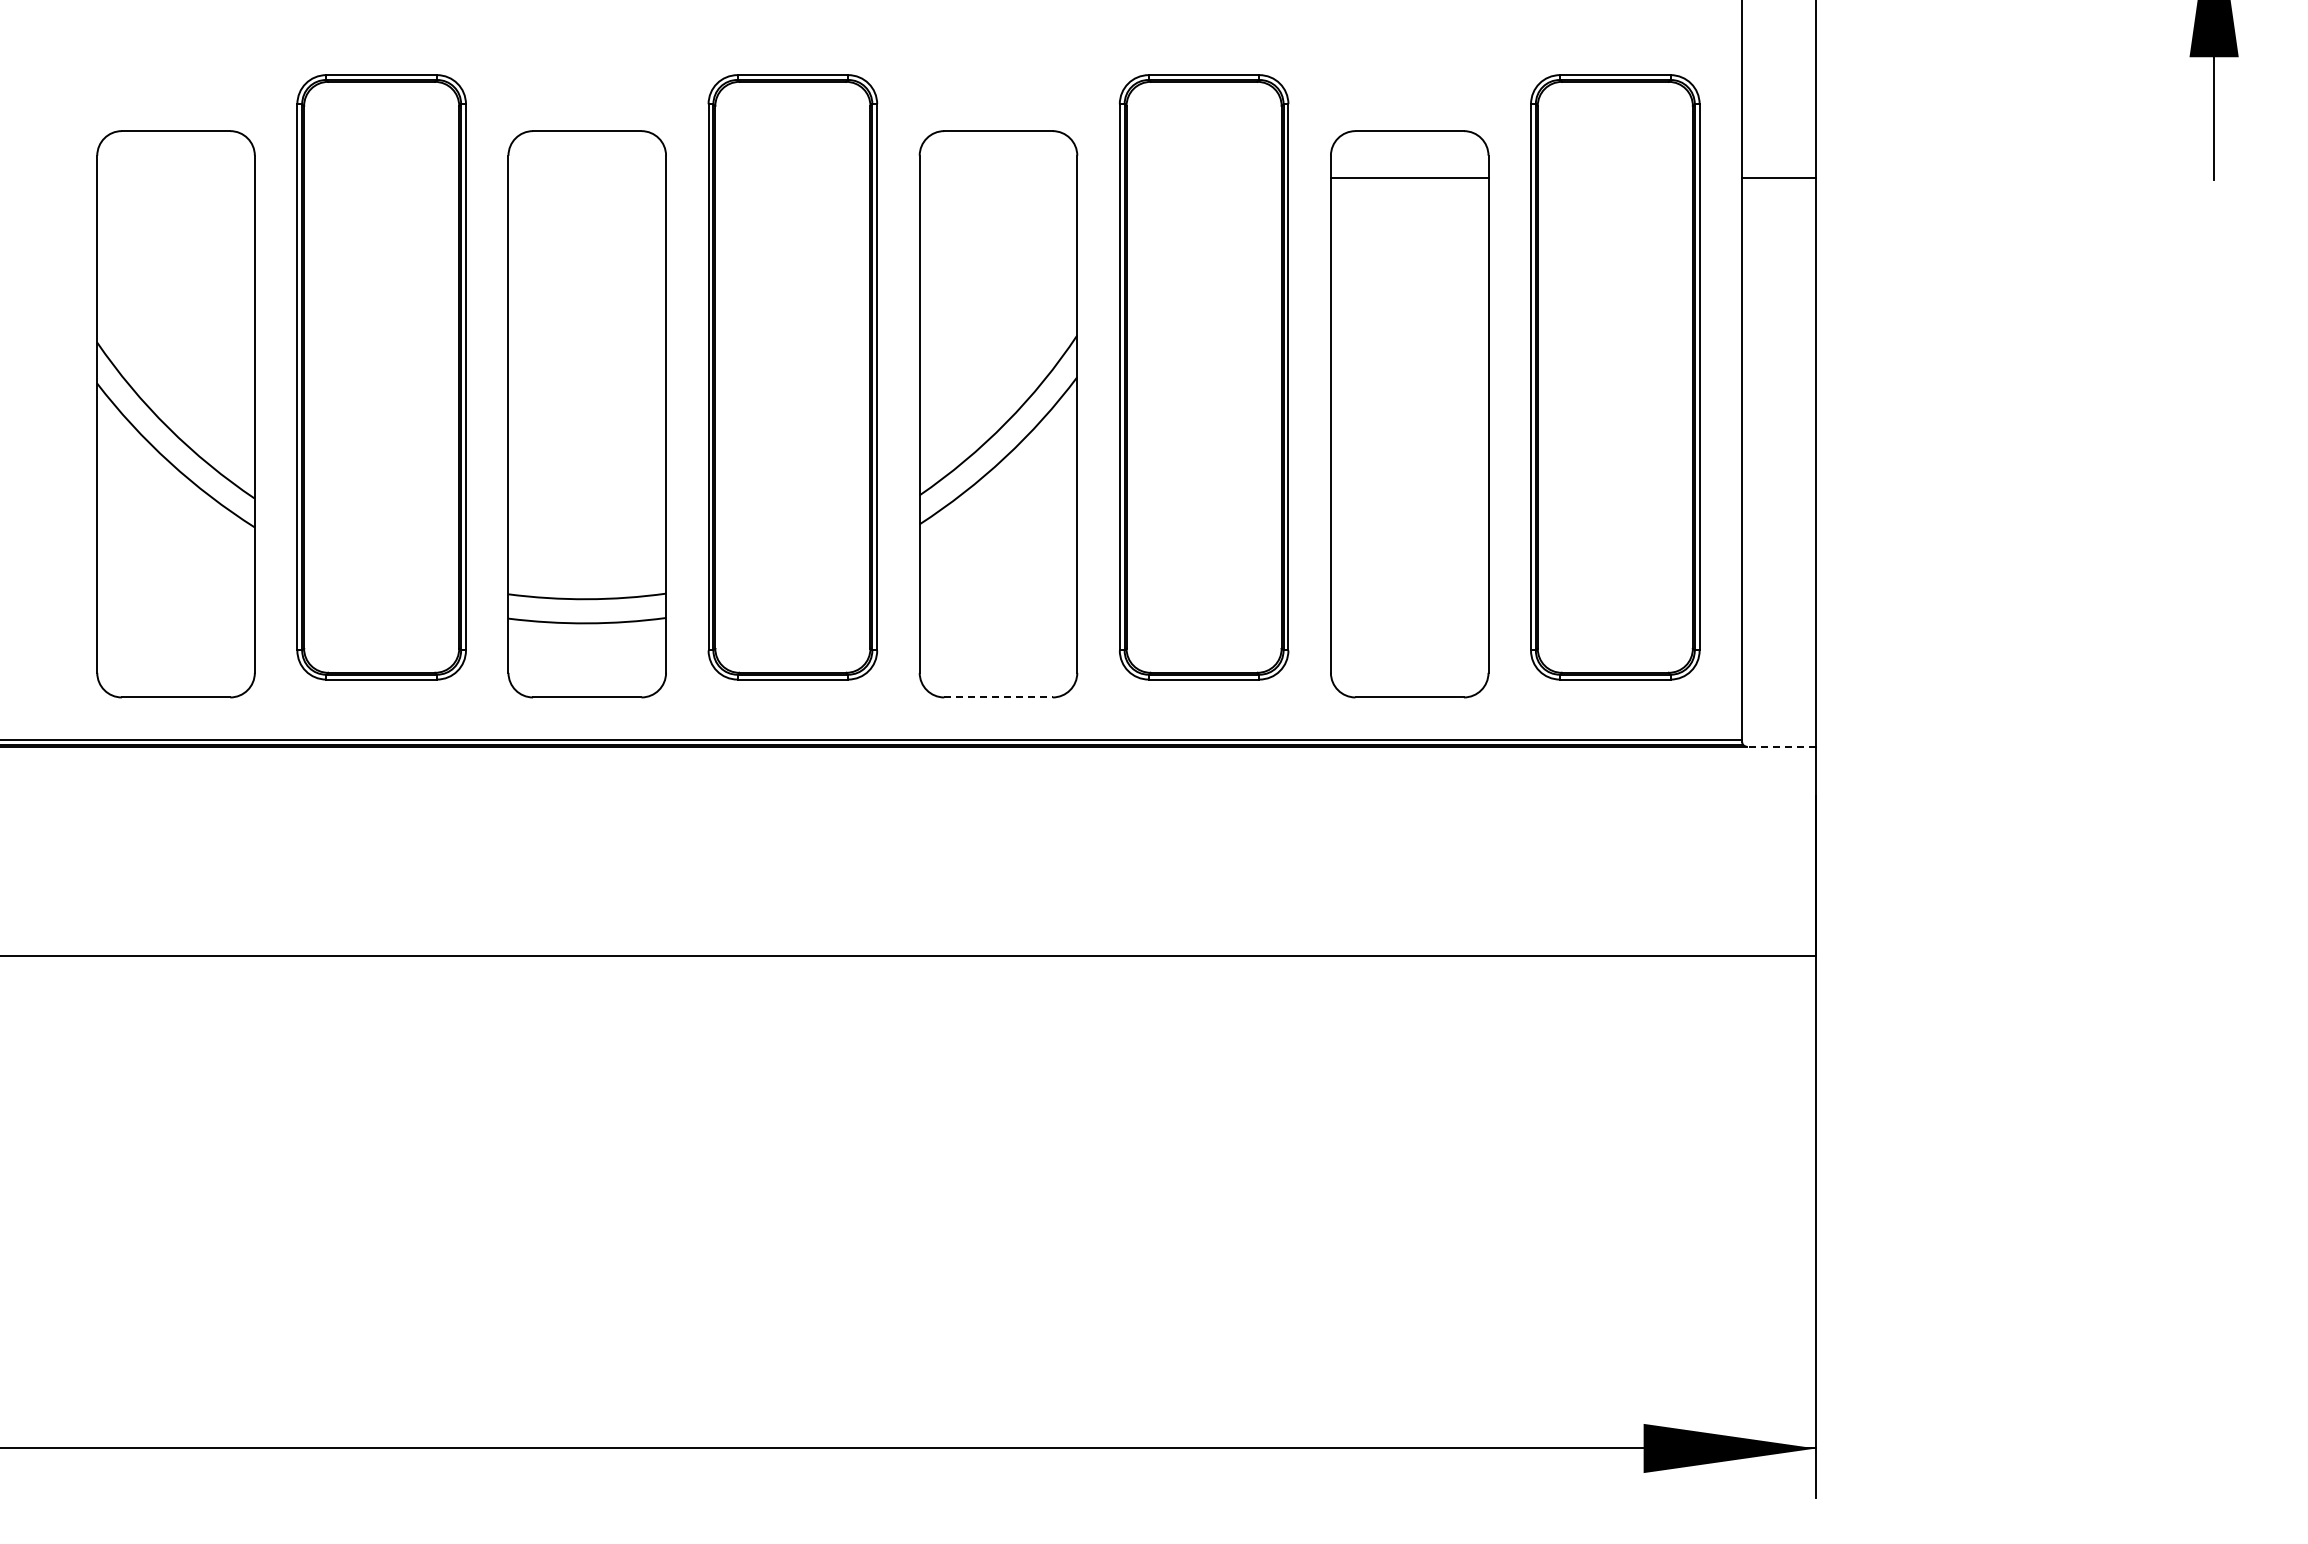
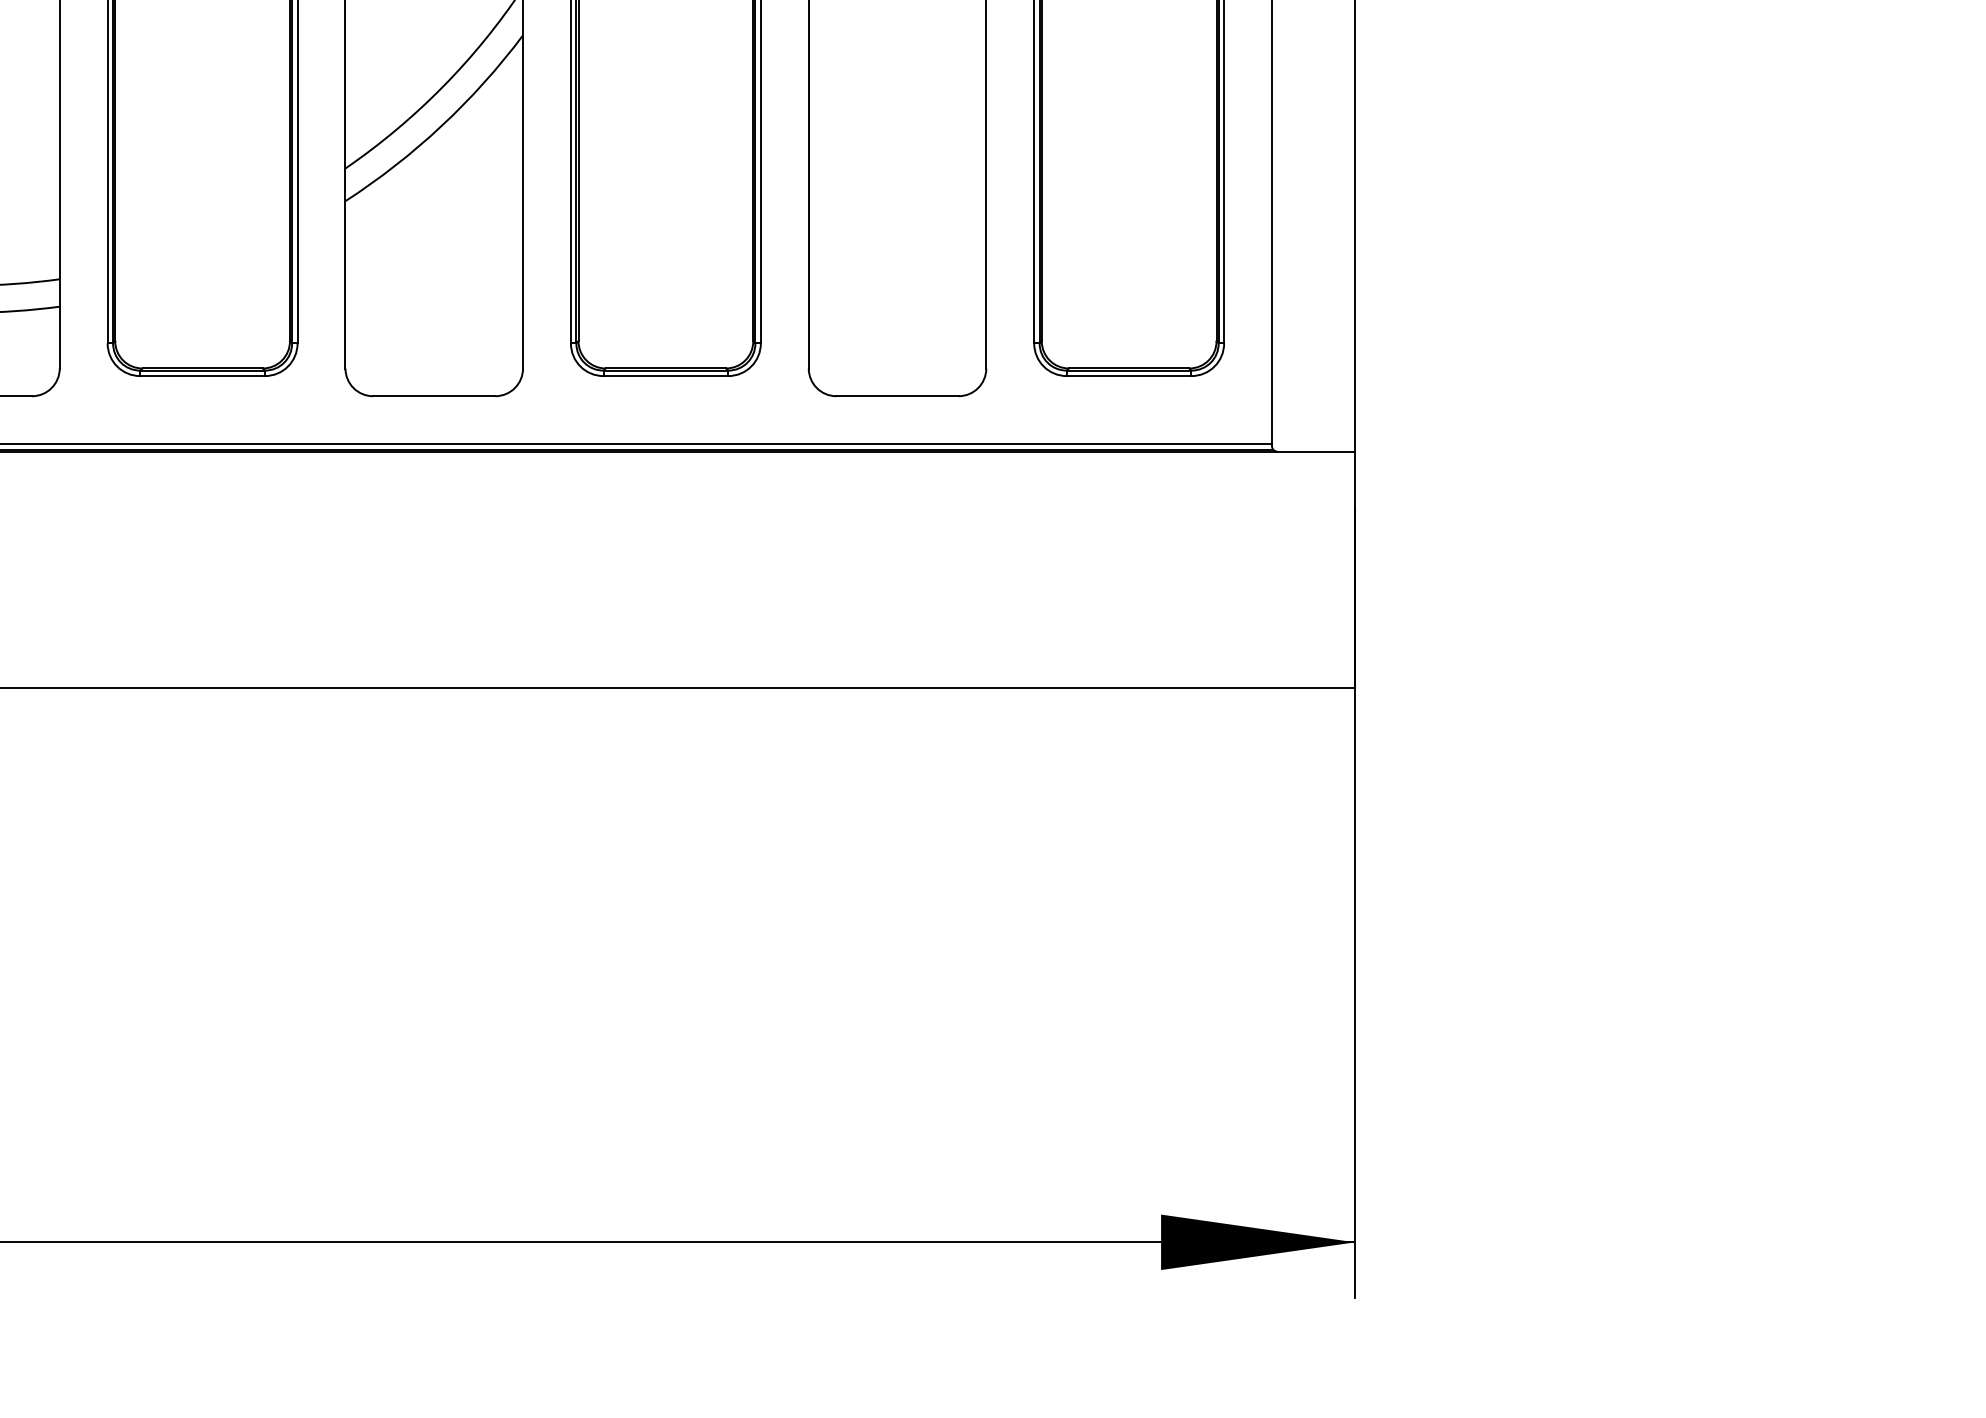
line: (999, 697) -> (435, 396), dashed -> solid
line: (1781, 746) -> (1316, 451), dashed -> solid

